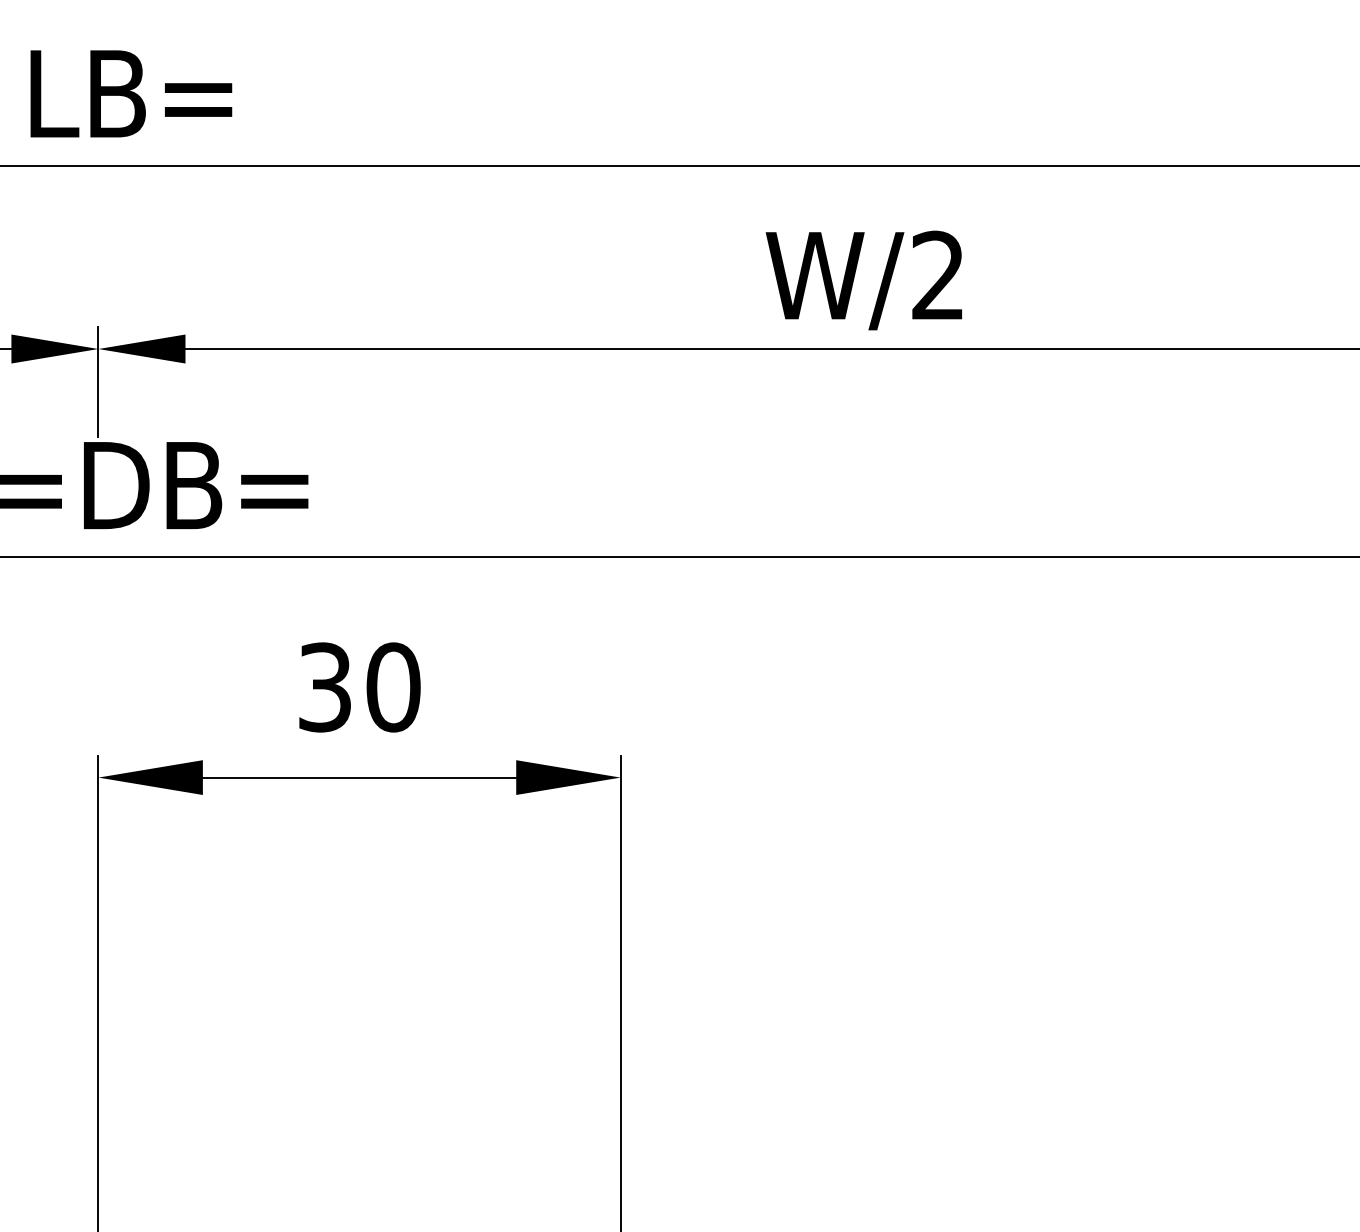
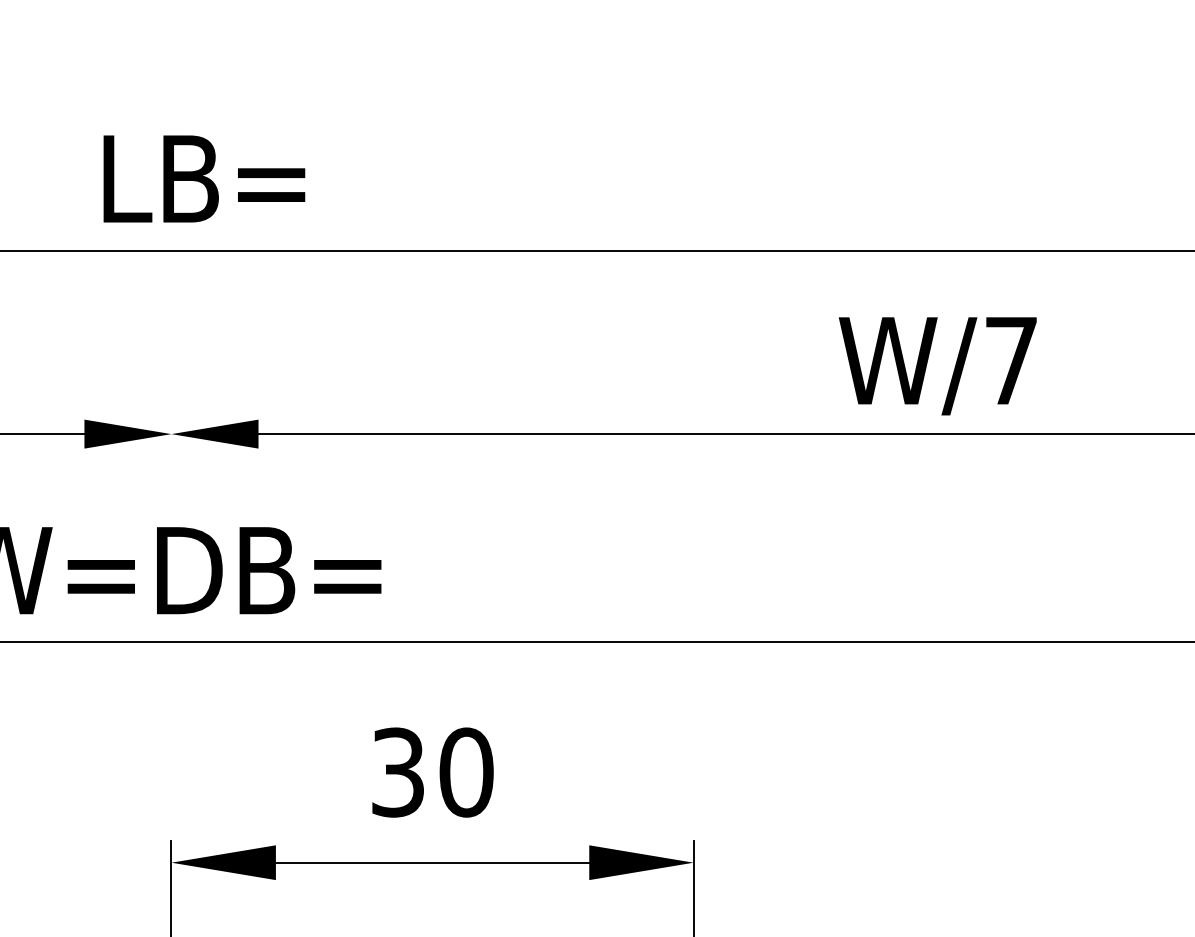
text: (937, 274) -> (1010, 359), W/2 -> W/7
line: (98, 382) -> (171, 467), removed

